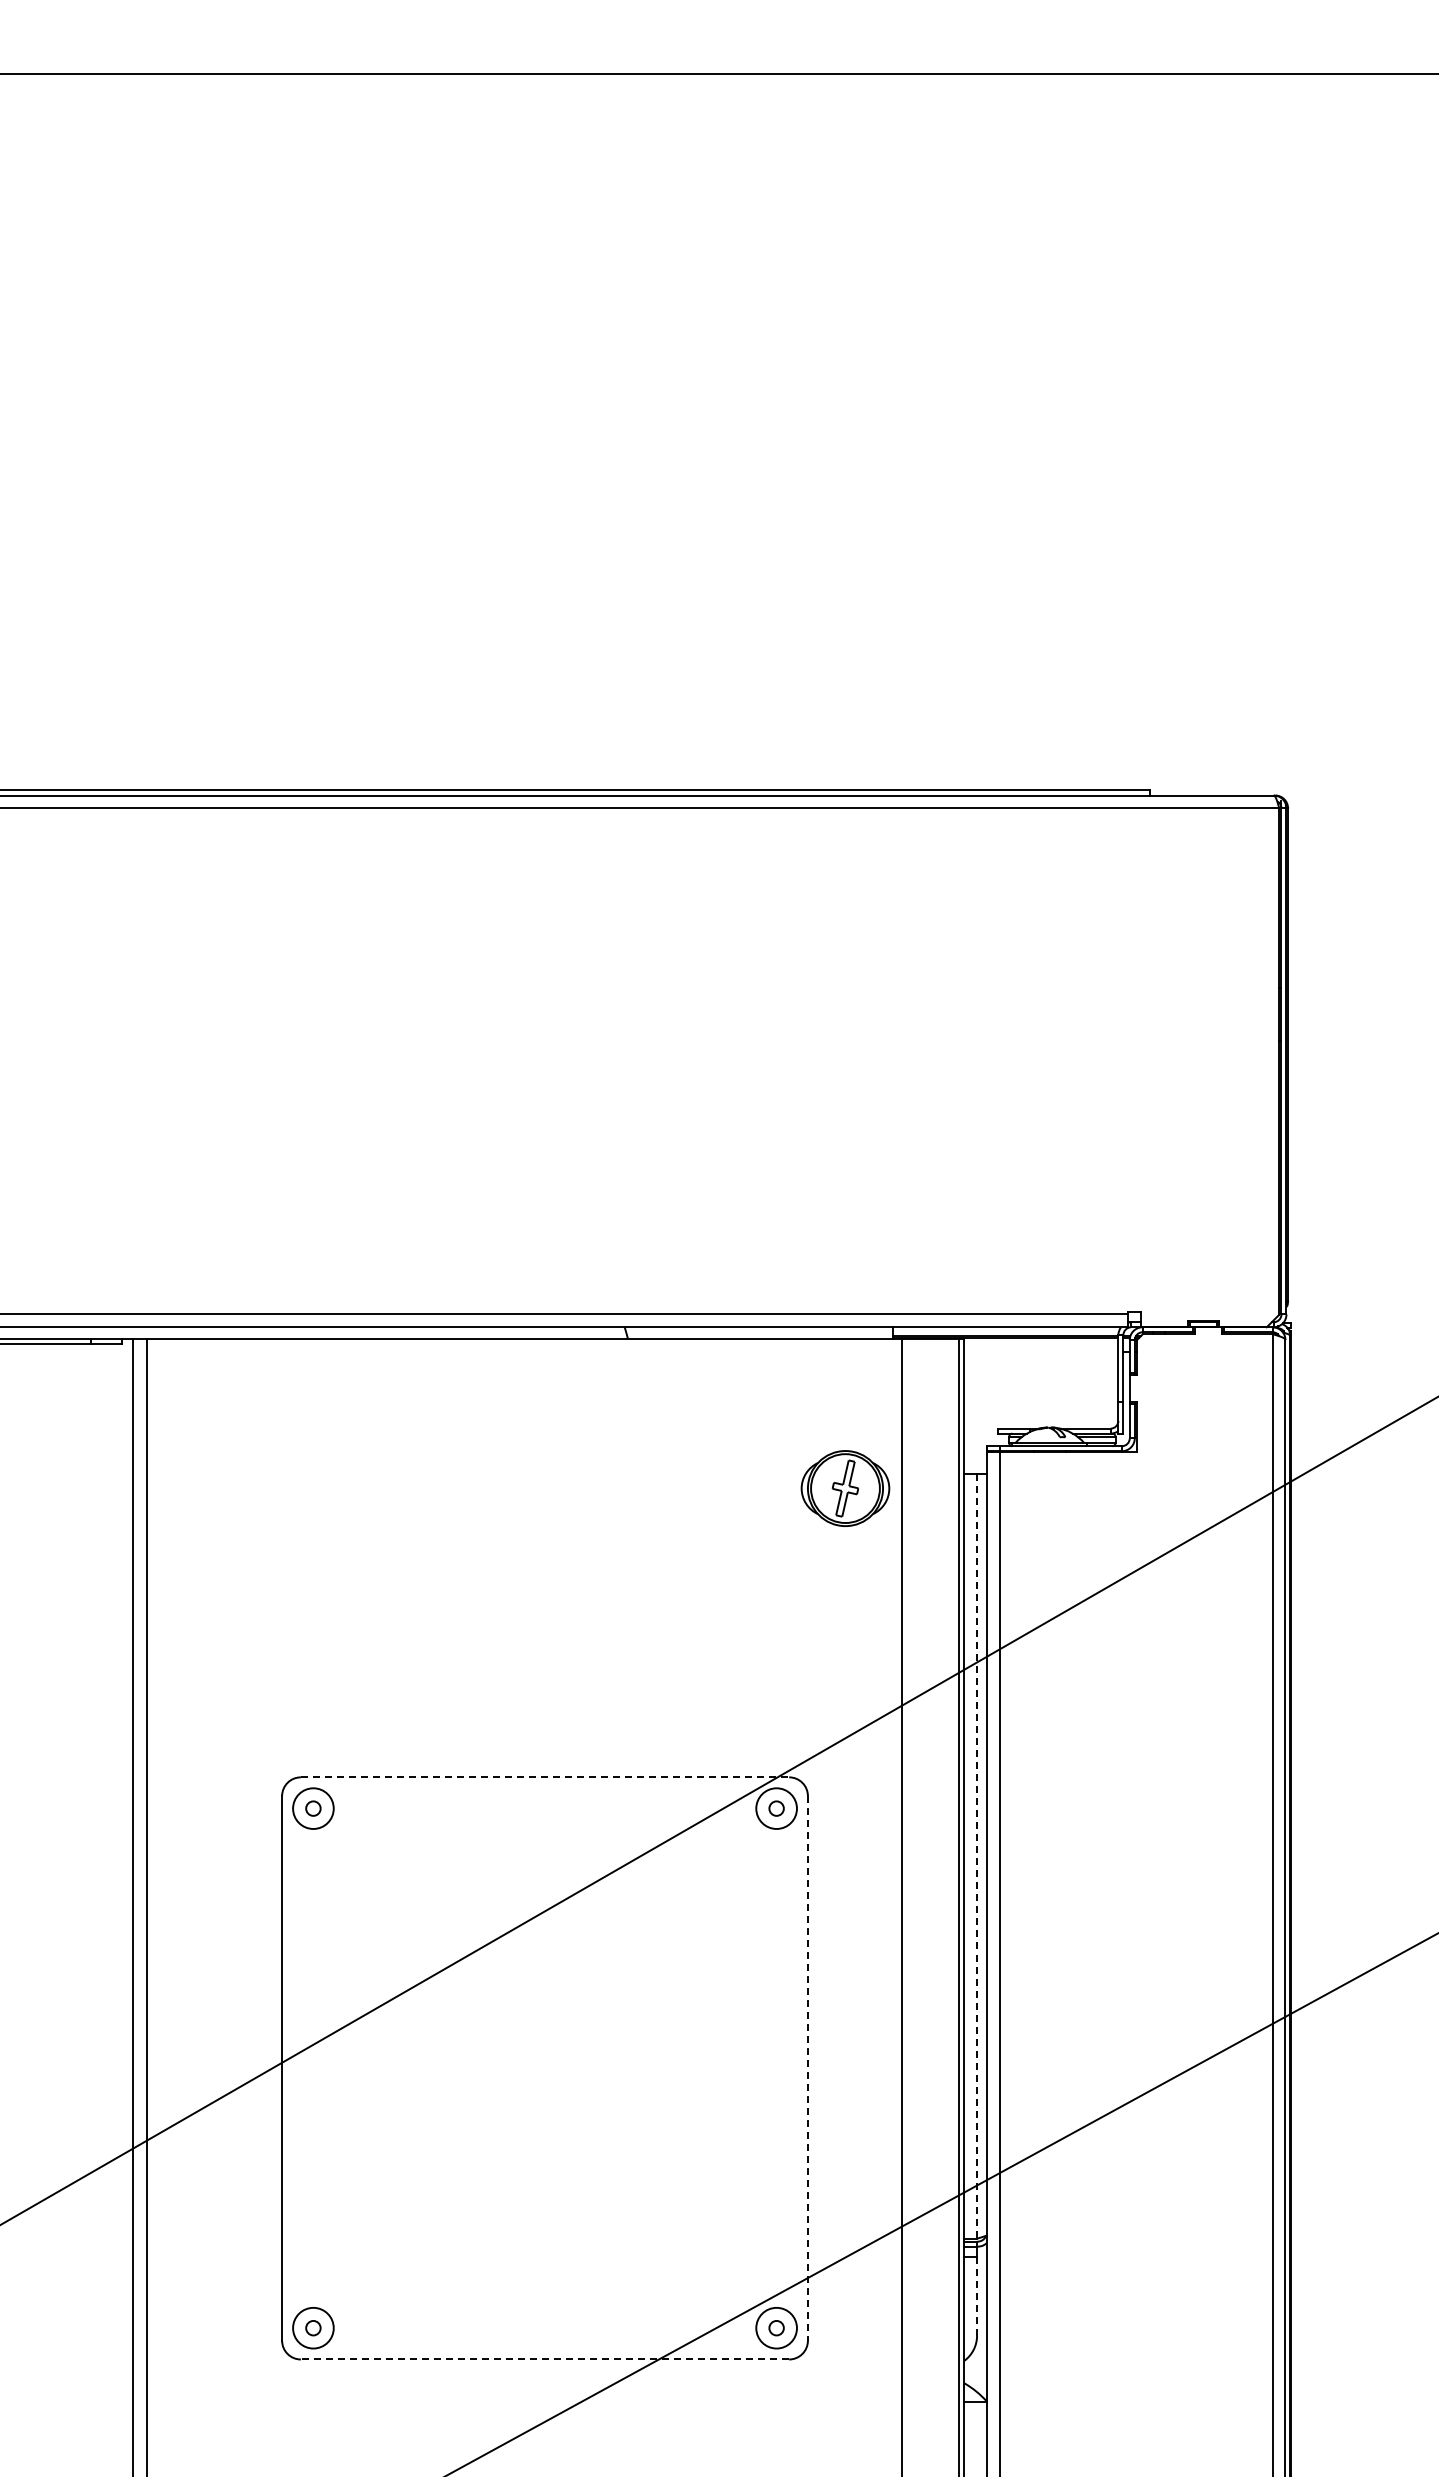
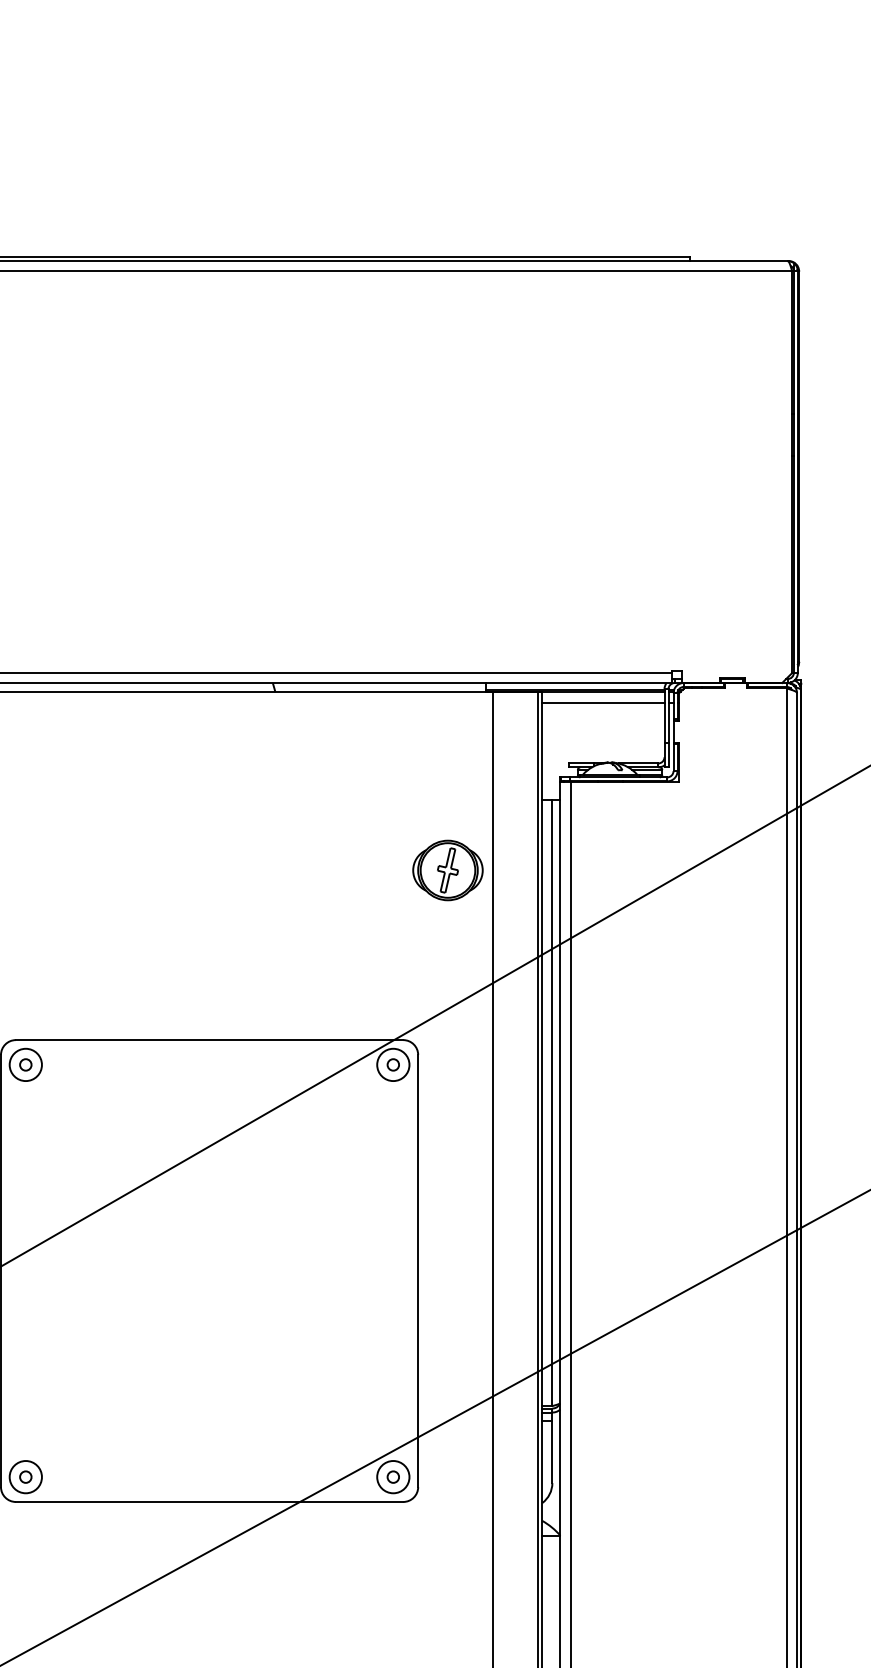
line: (1041, 1351) -> (603, 702), added
part: (845, 1488) -> (447, 870), moved
line: (545, 1777) -> (209, 1040), dashed -> solid
line: (977, 1856) -> (552, 1102), dashed -> solid
line: (807, 2068) -> (417, 1271), dashed -> solid
line: (977, 2295) -> (552, 1451), dashed -> solid
line: (544, 2359) -> (209, 1501), dashed -> solid

